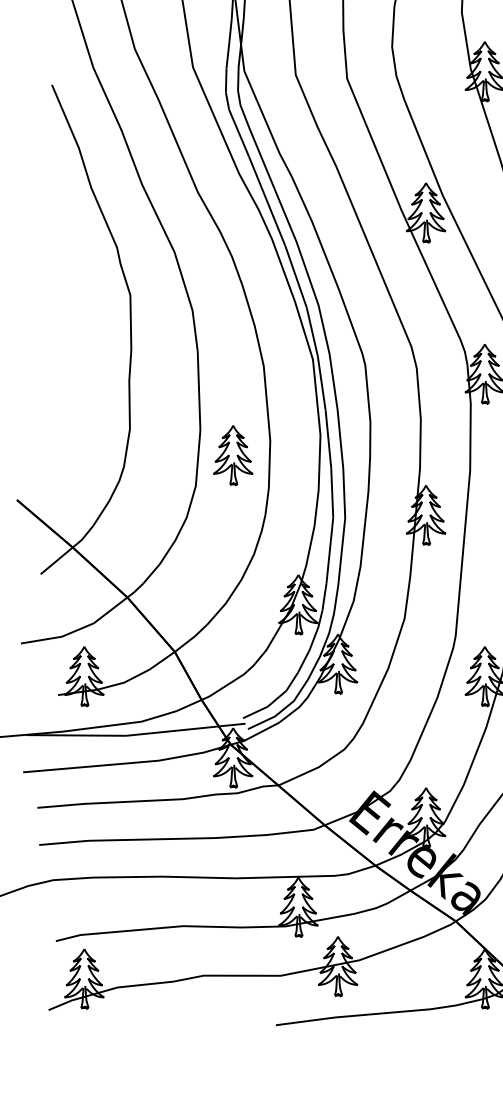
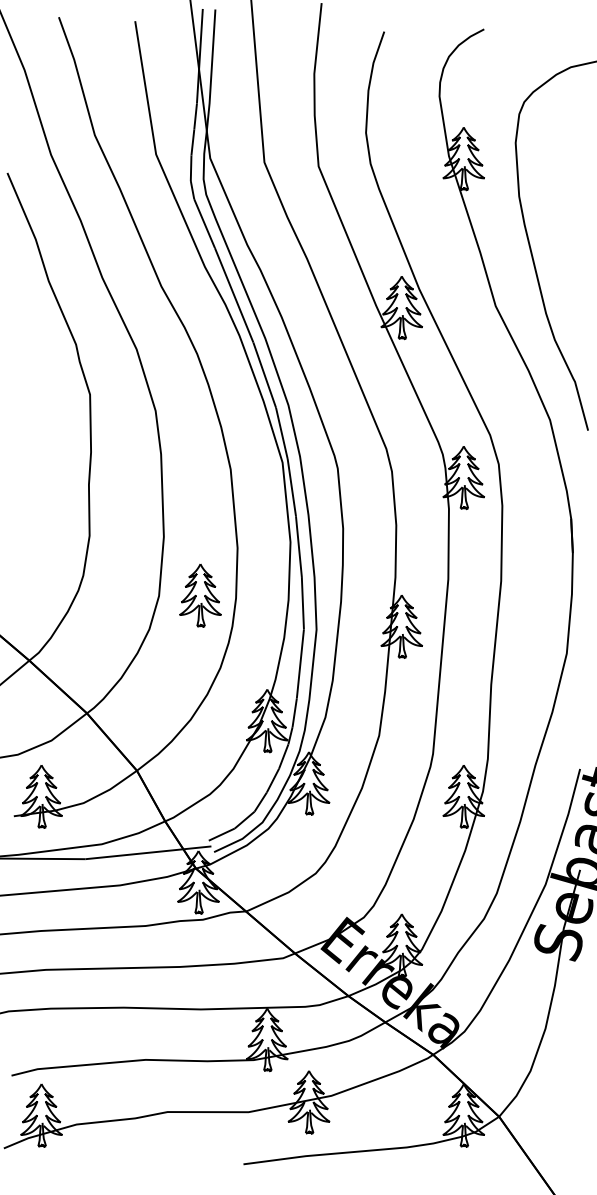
part: (233, 455) -> (200, 595), moved

